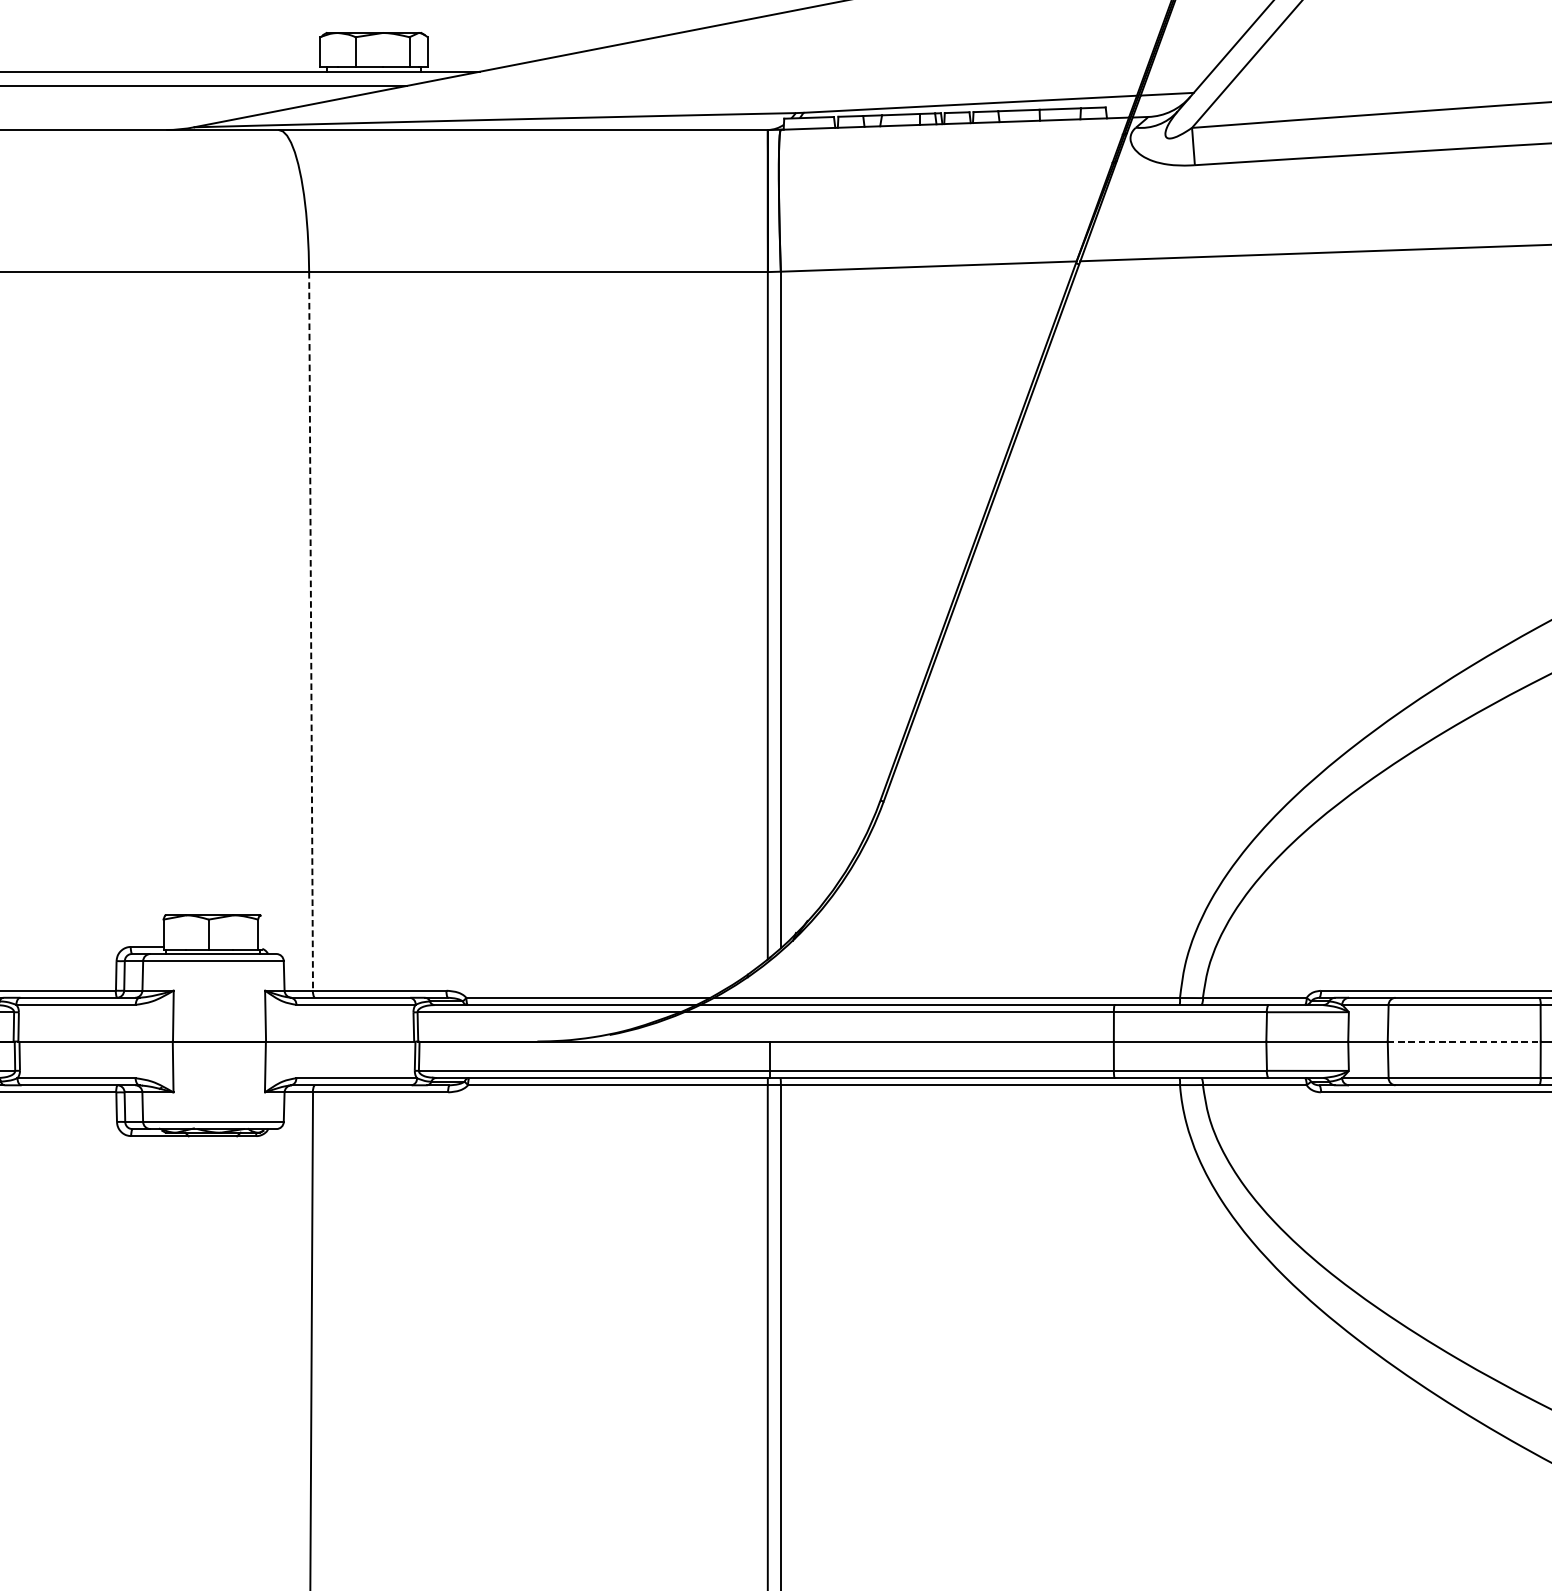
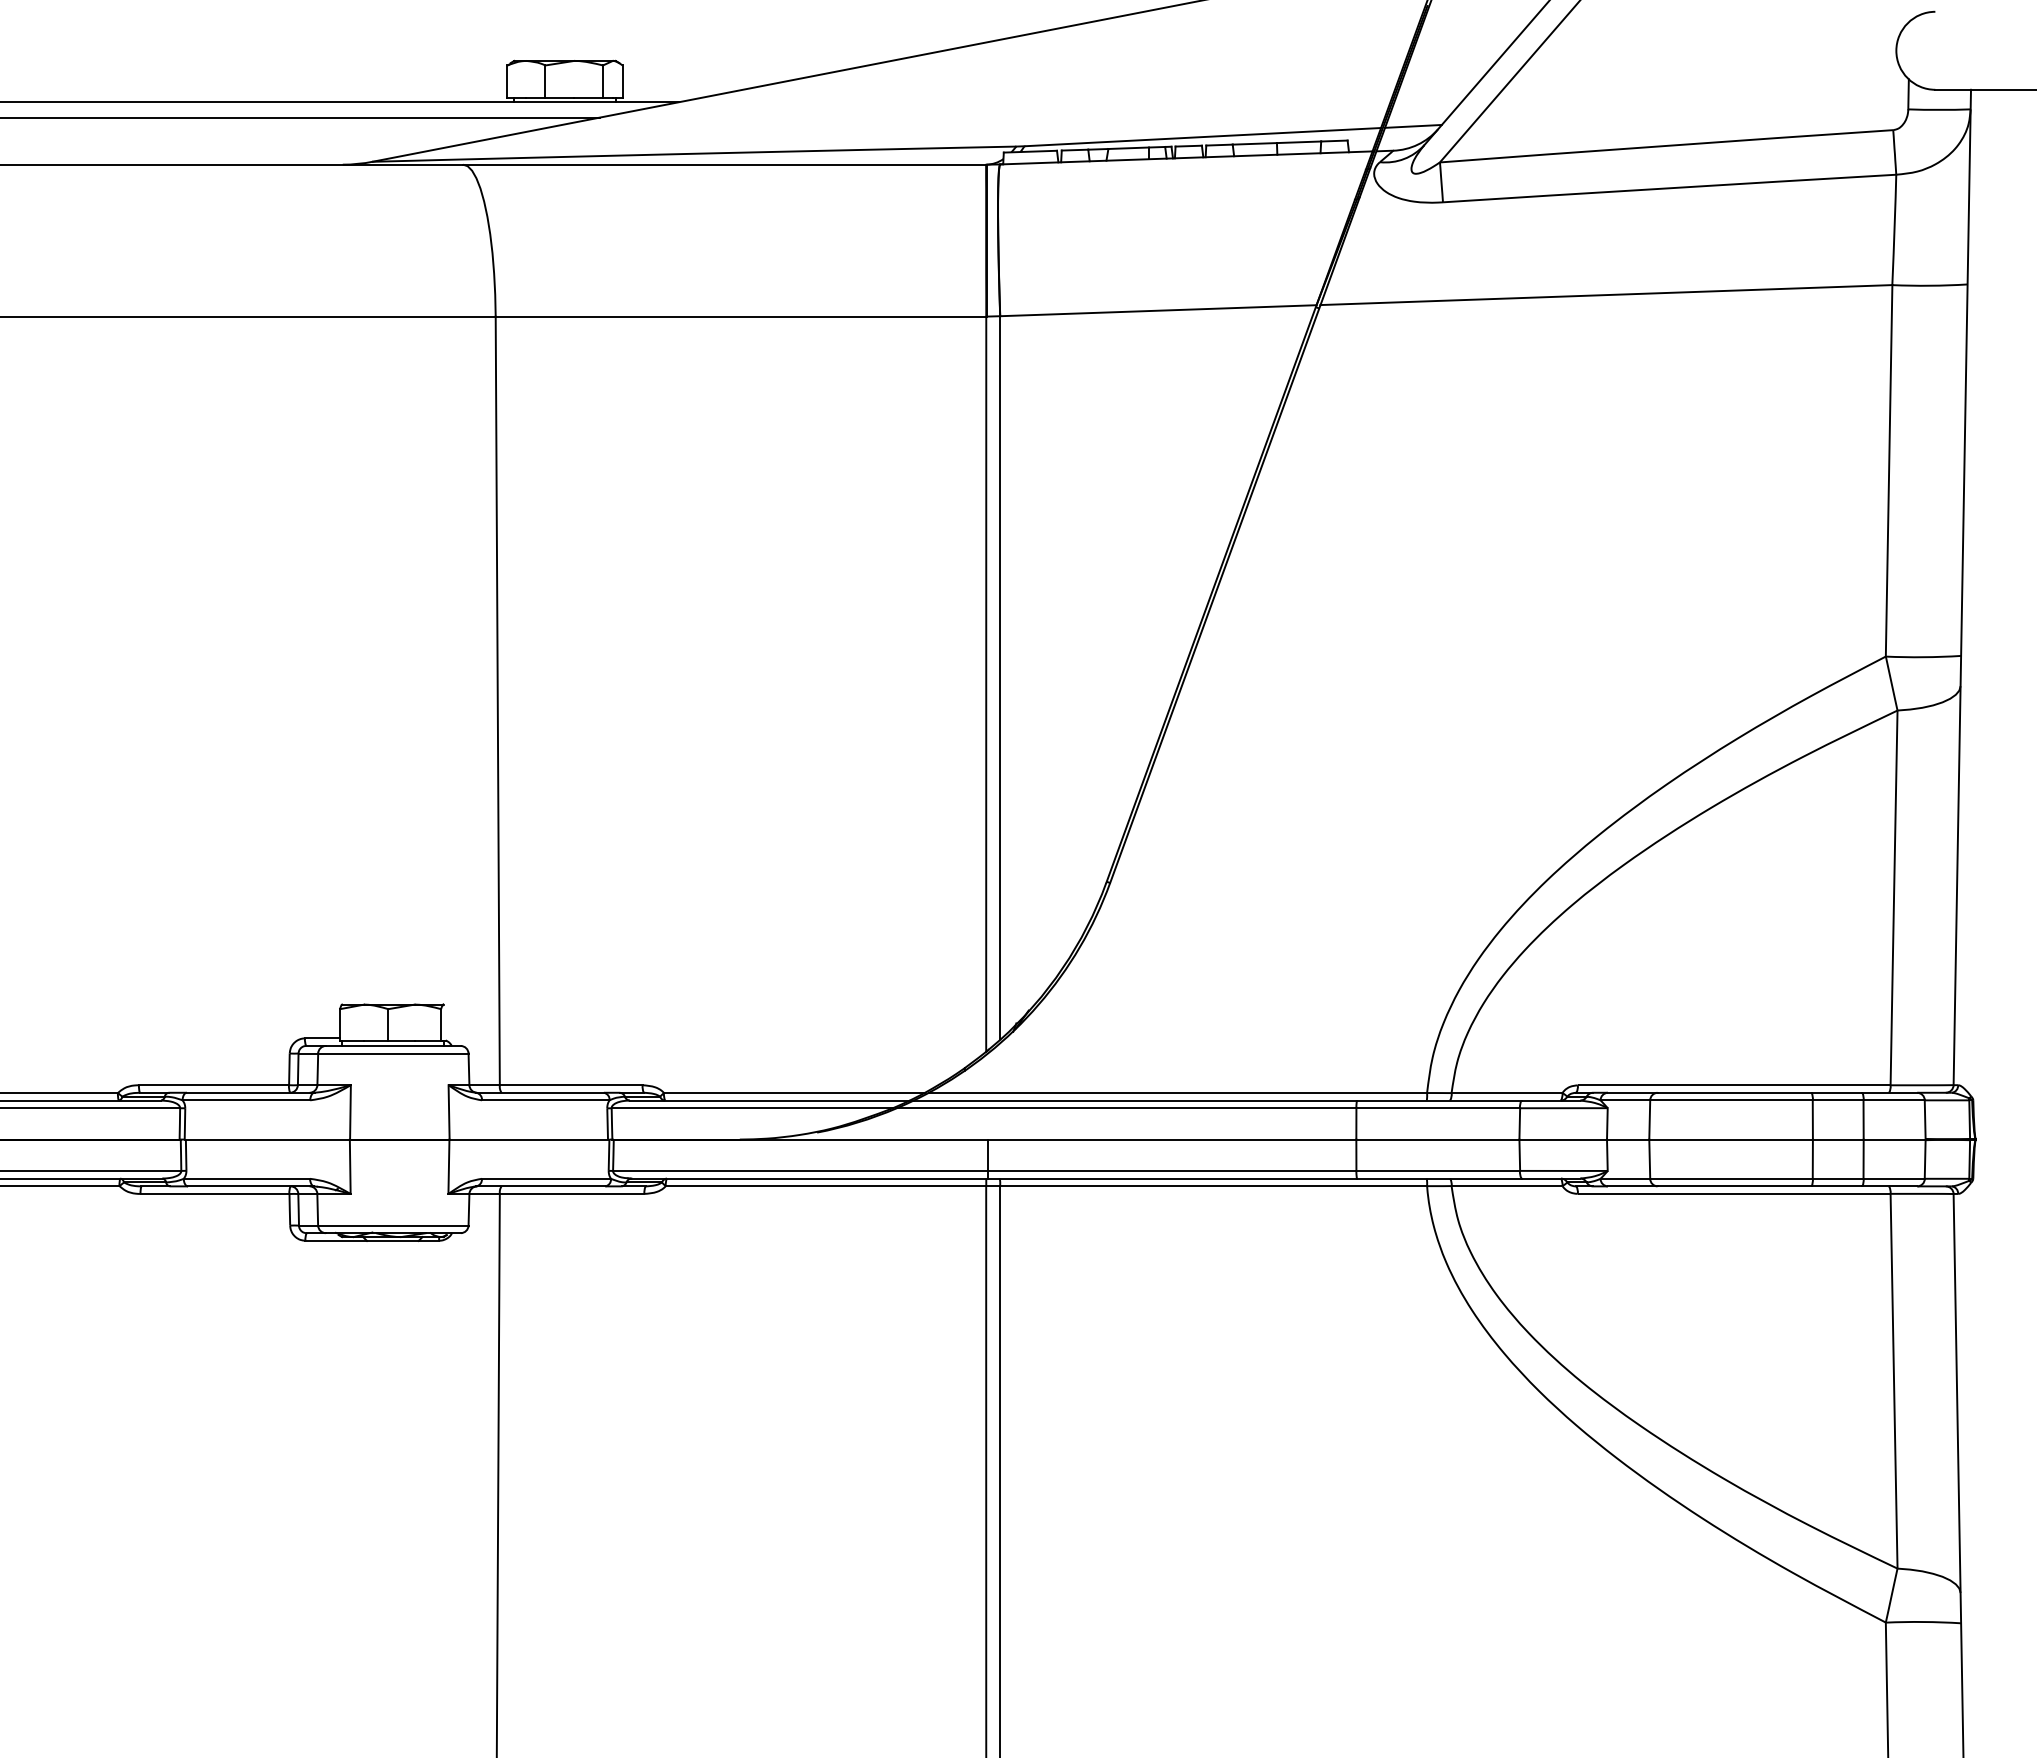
line: (310, 631) -> (497, 701), dashed -> solid
line: (1464, 1041) -> (1731, 1139), dashed -> solid

